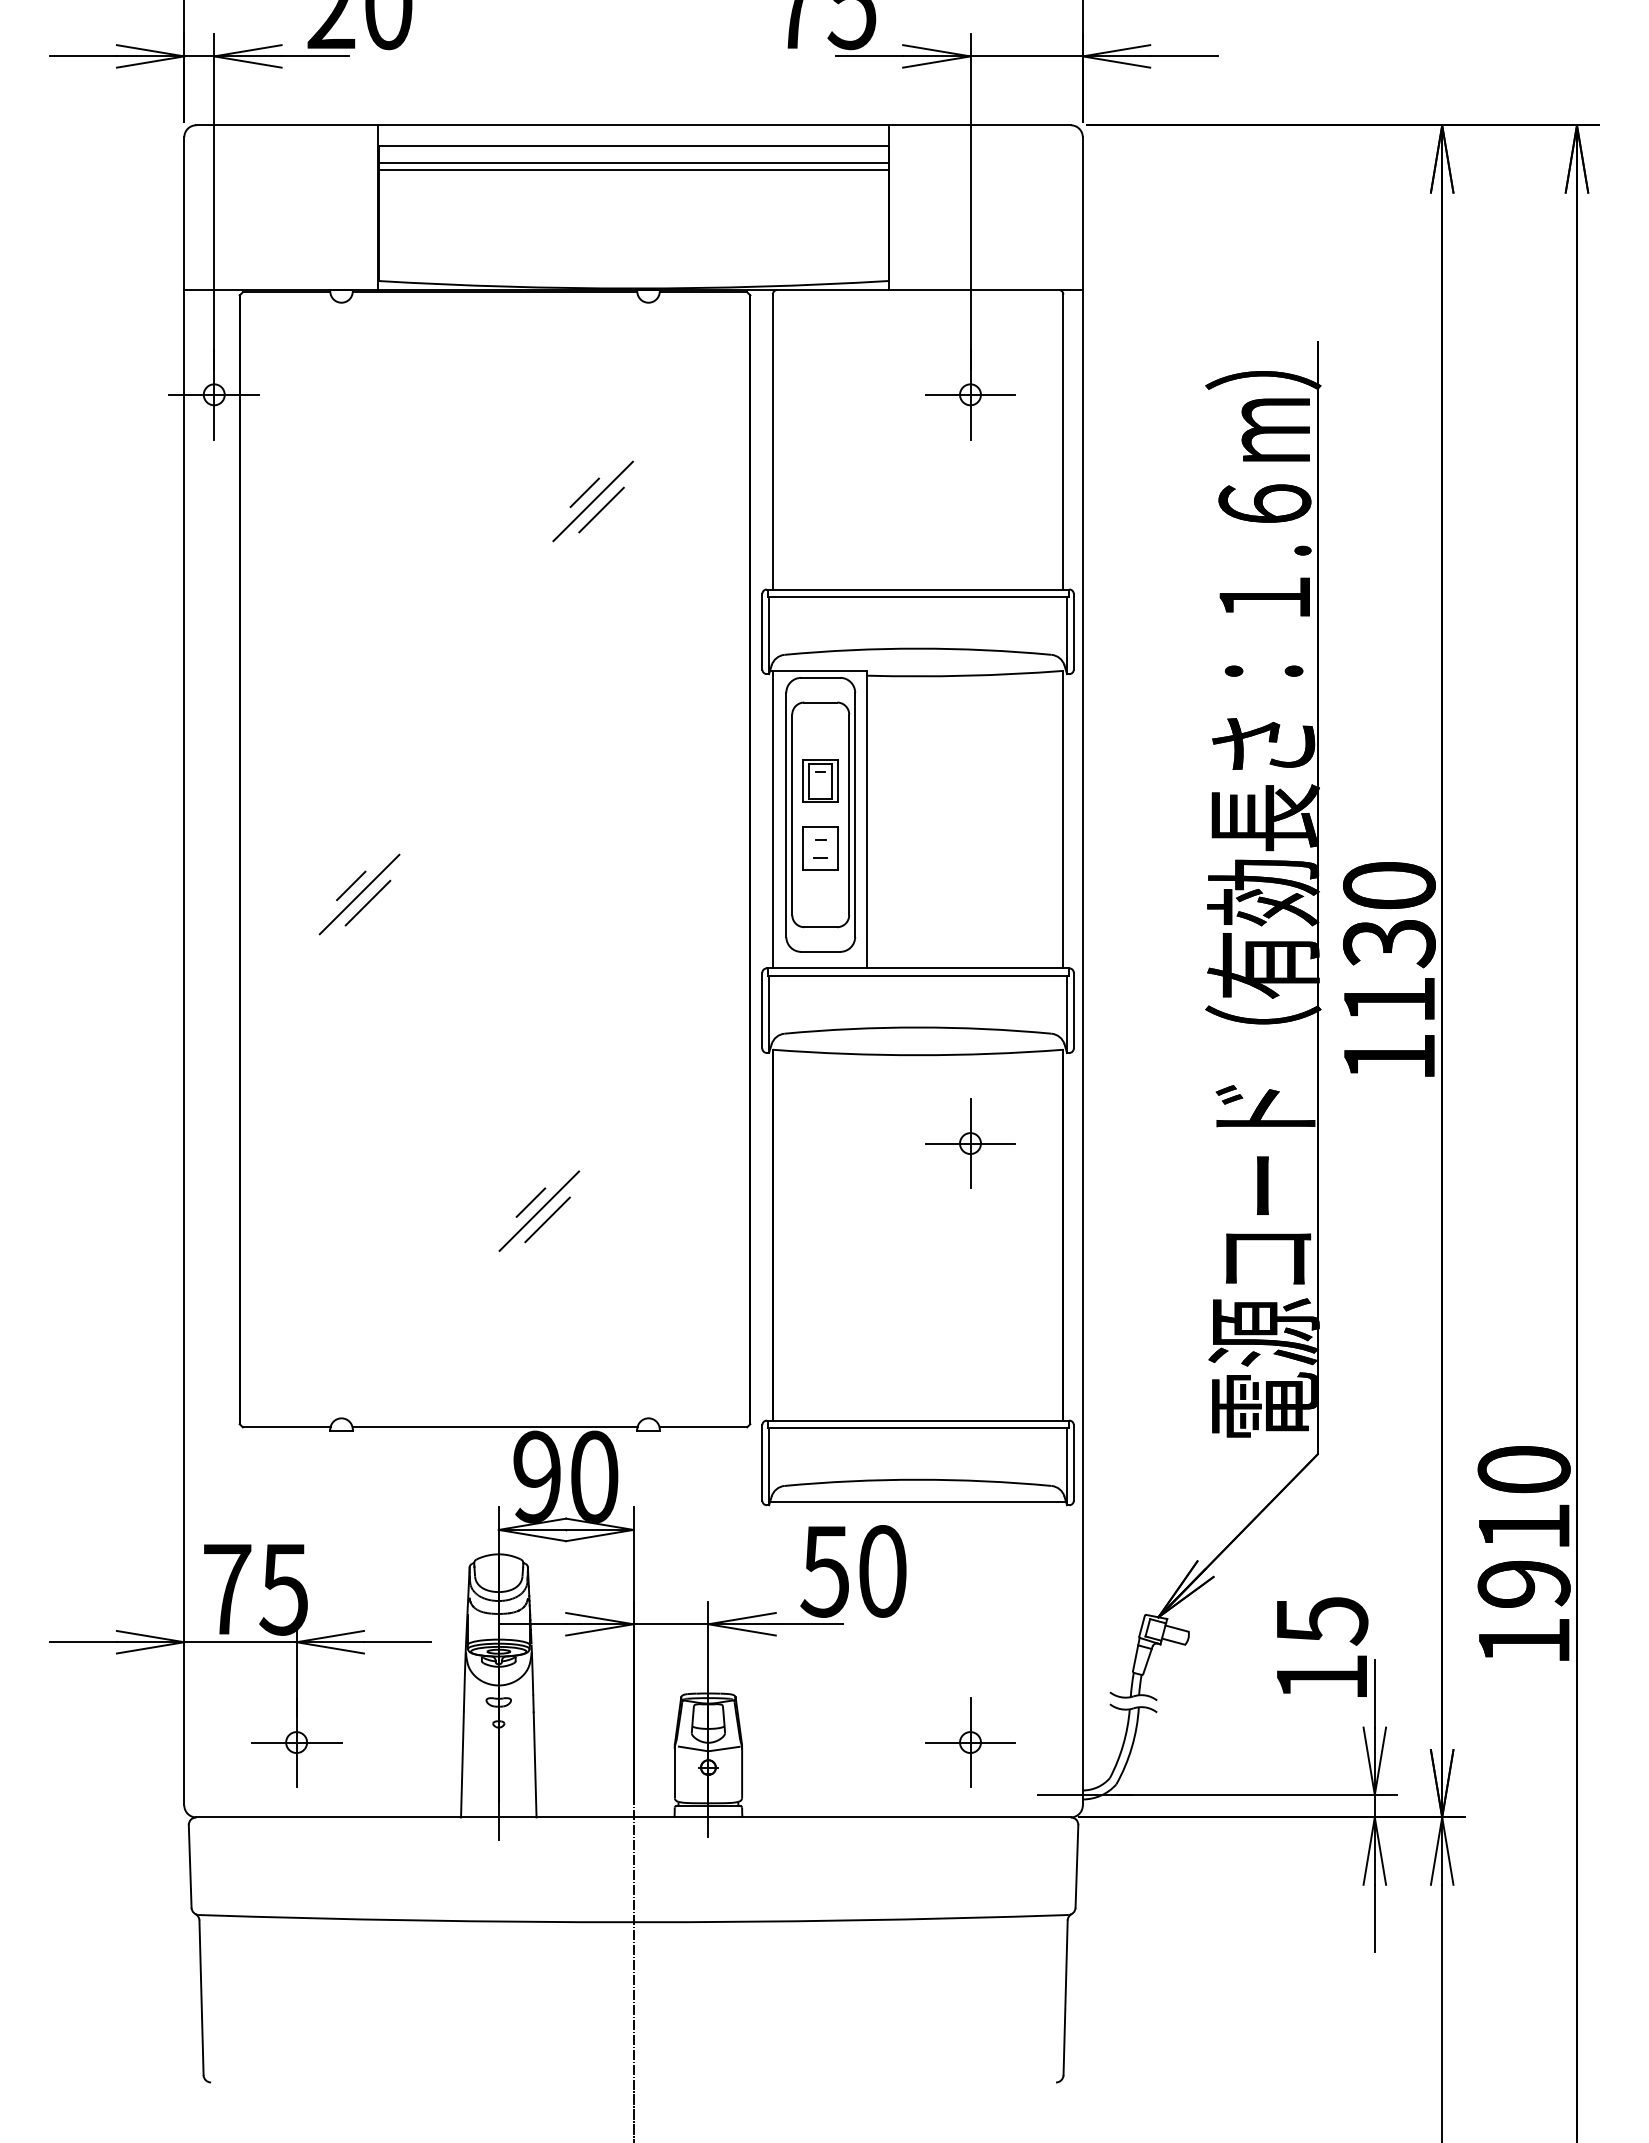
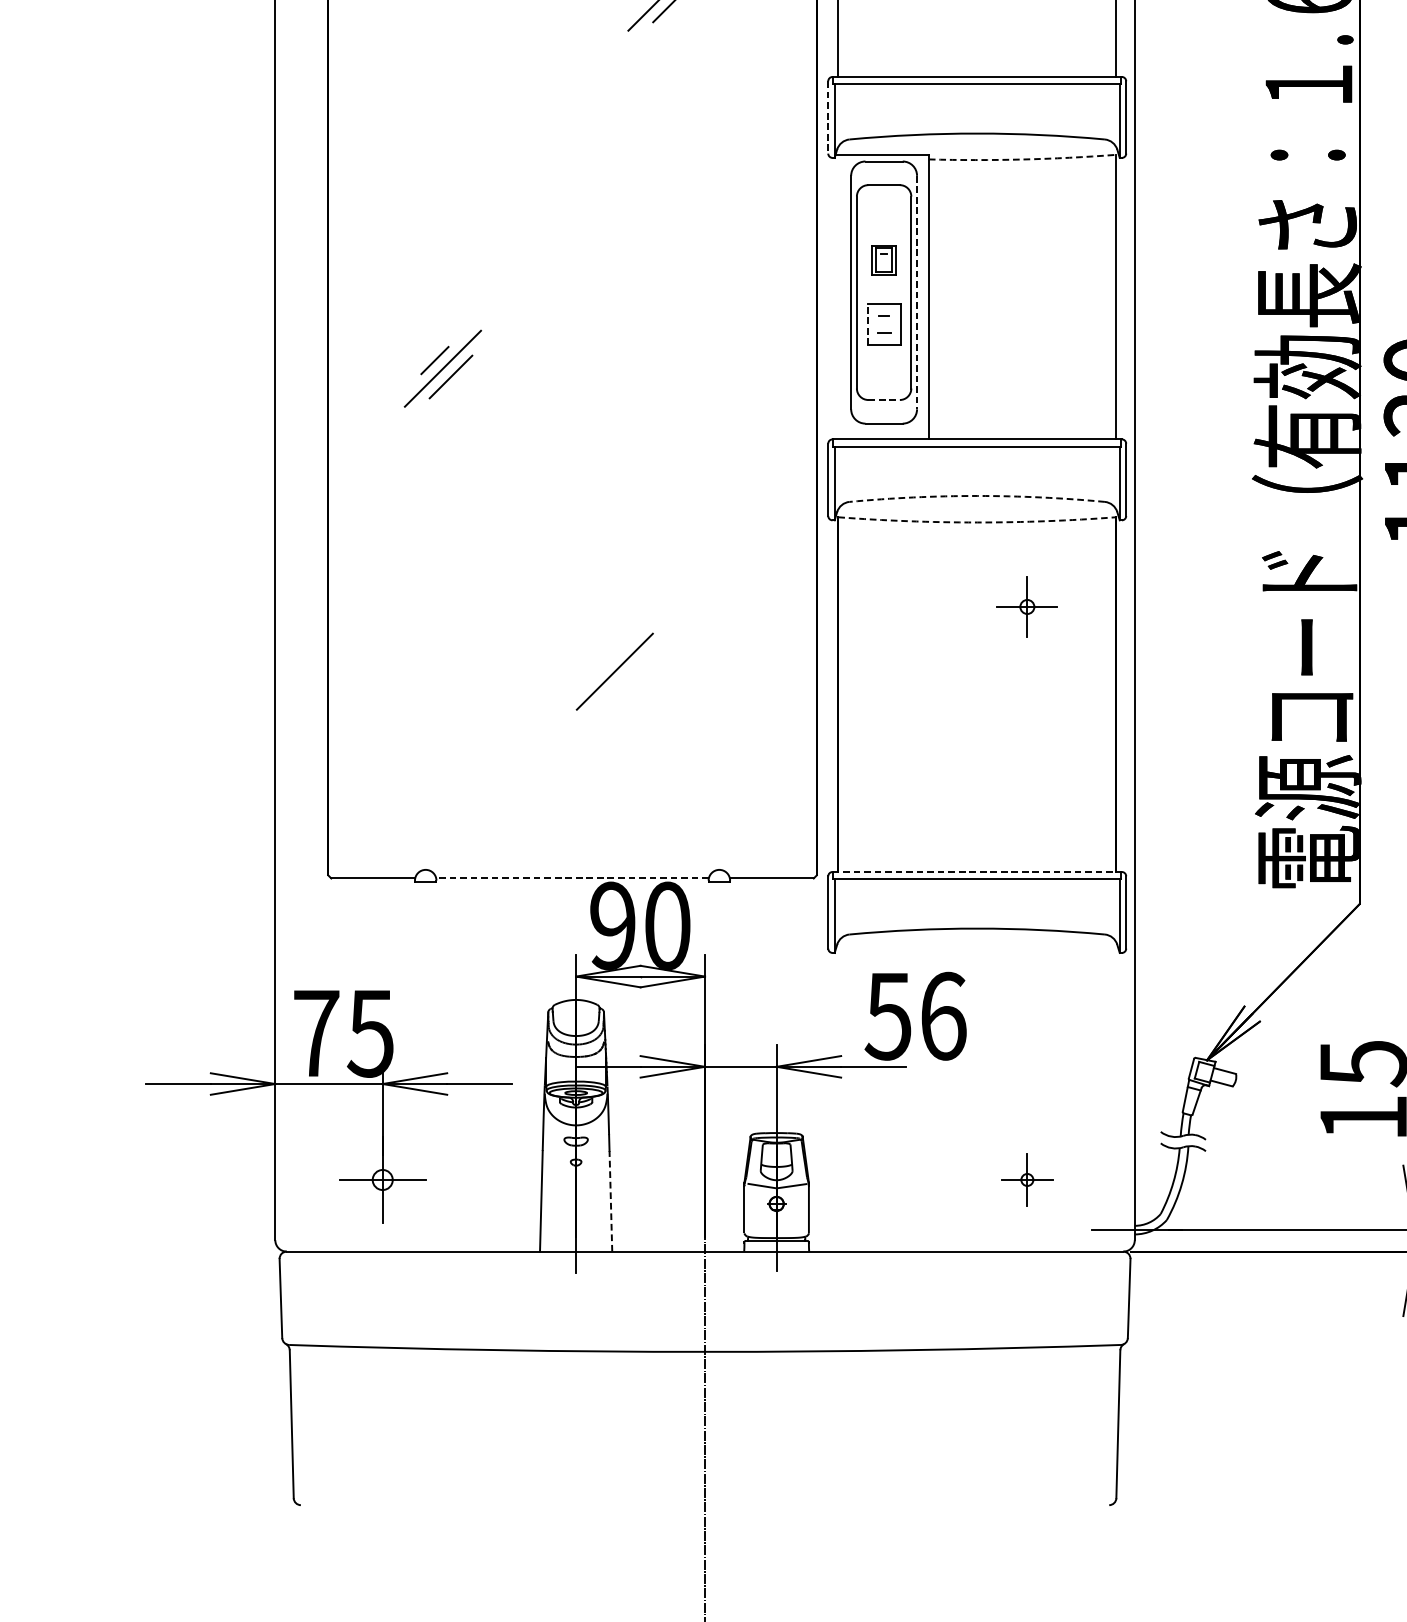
line: (762, 631) -> (828, 117), solid -> dashed
arc: (965, 675) -> (1022, 159), solid -> dashed
part: (820, 780) -> (883, 259), size x0.7
line: (855, 815) -> (917, 293), solid -> dashed
line: (772, 819) -> (837, 296), removed
line: (803, 848) -> (867, 324), solid -> dashed
line: (821, 927) -> (884, 400), solid -> dashed
arc: (918, 1027) -> (977, 495), solid -> dashed
arc: (918, 1055) -> (977, 522), solid -> dashed
part: (970, 1143) -> (1027, 606), size x0.7
line: (530, 1202) -> (606, 663), removed
line: (547, 1219) -> (622, 679), removed
line: (918, 1420) -> (977, 871), solid -> dashed
line: (494, 1427) -> (572, 878), solid -> dashed
line: (918, 1501) -> (977, 949), removed
text: (883, 1571) -> (944, 1016), 50 -> 56
part: (970, 1742) -> (1027, 1179), size x0.6
line: (535, 1764) -> (611, 1200), solid -> dashed

